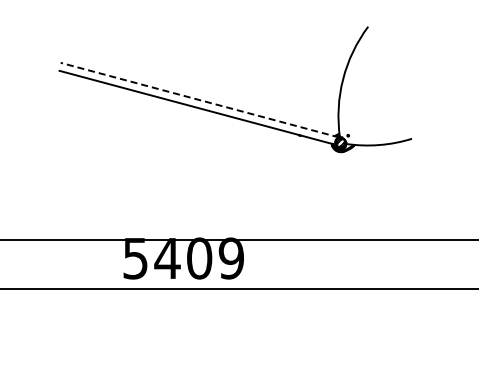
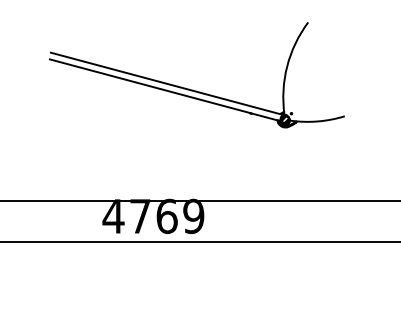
line: (199, 100) -> (167, 84), dashed -> solid
text: (167, 258) -> (140, 216), 5409 -> 4769

